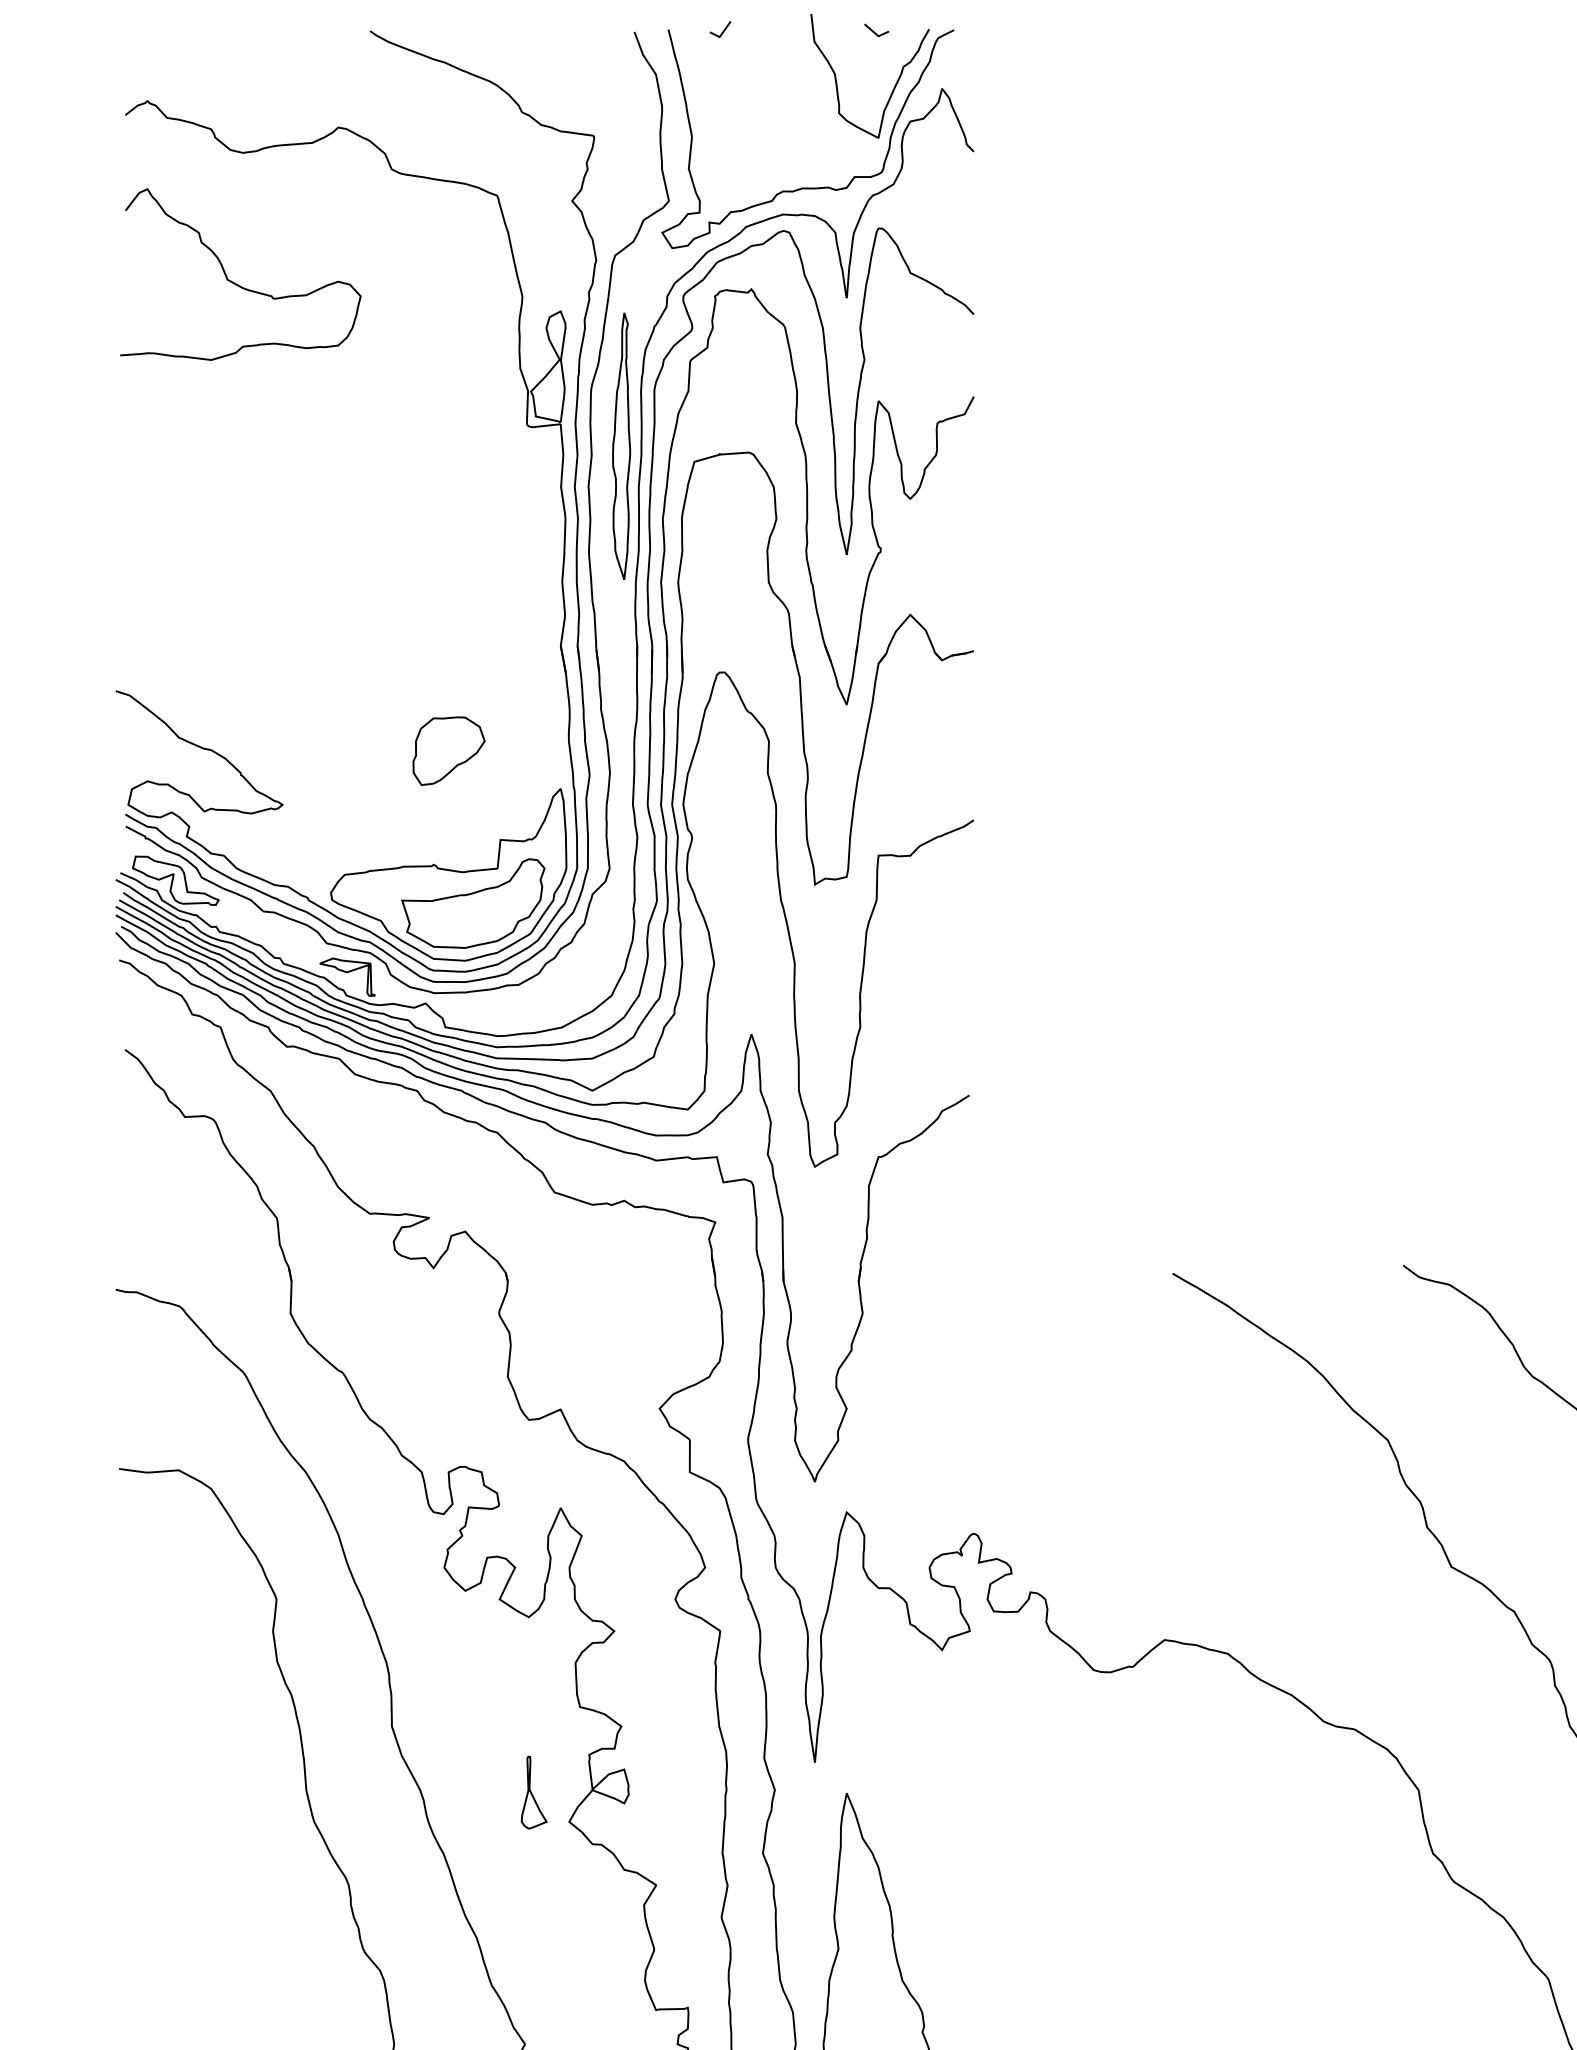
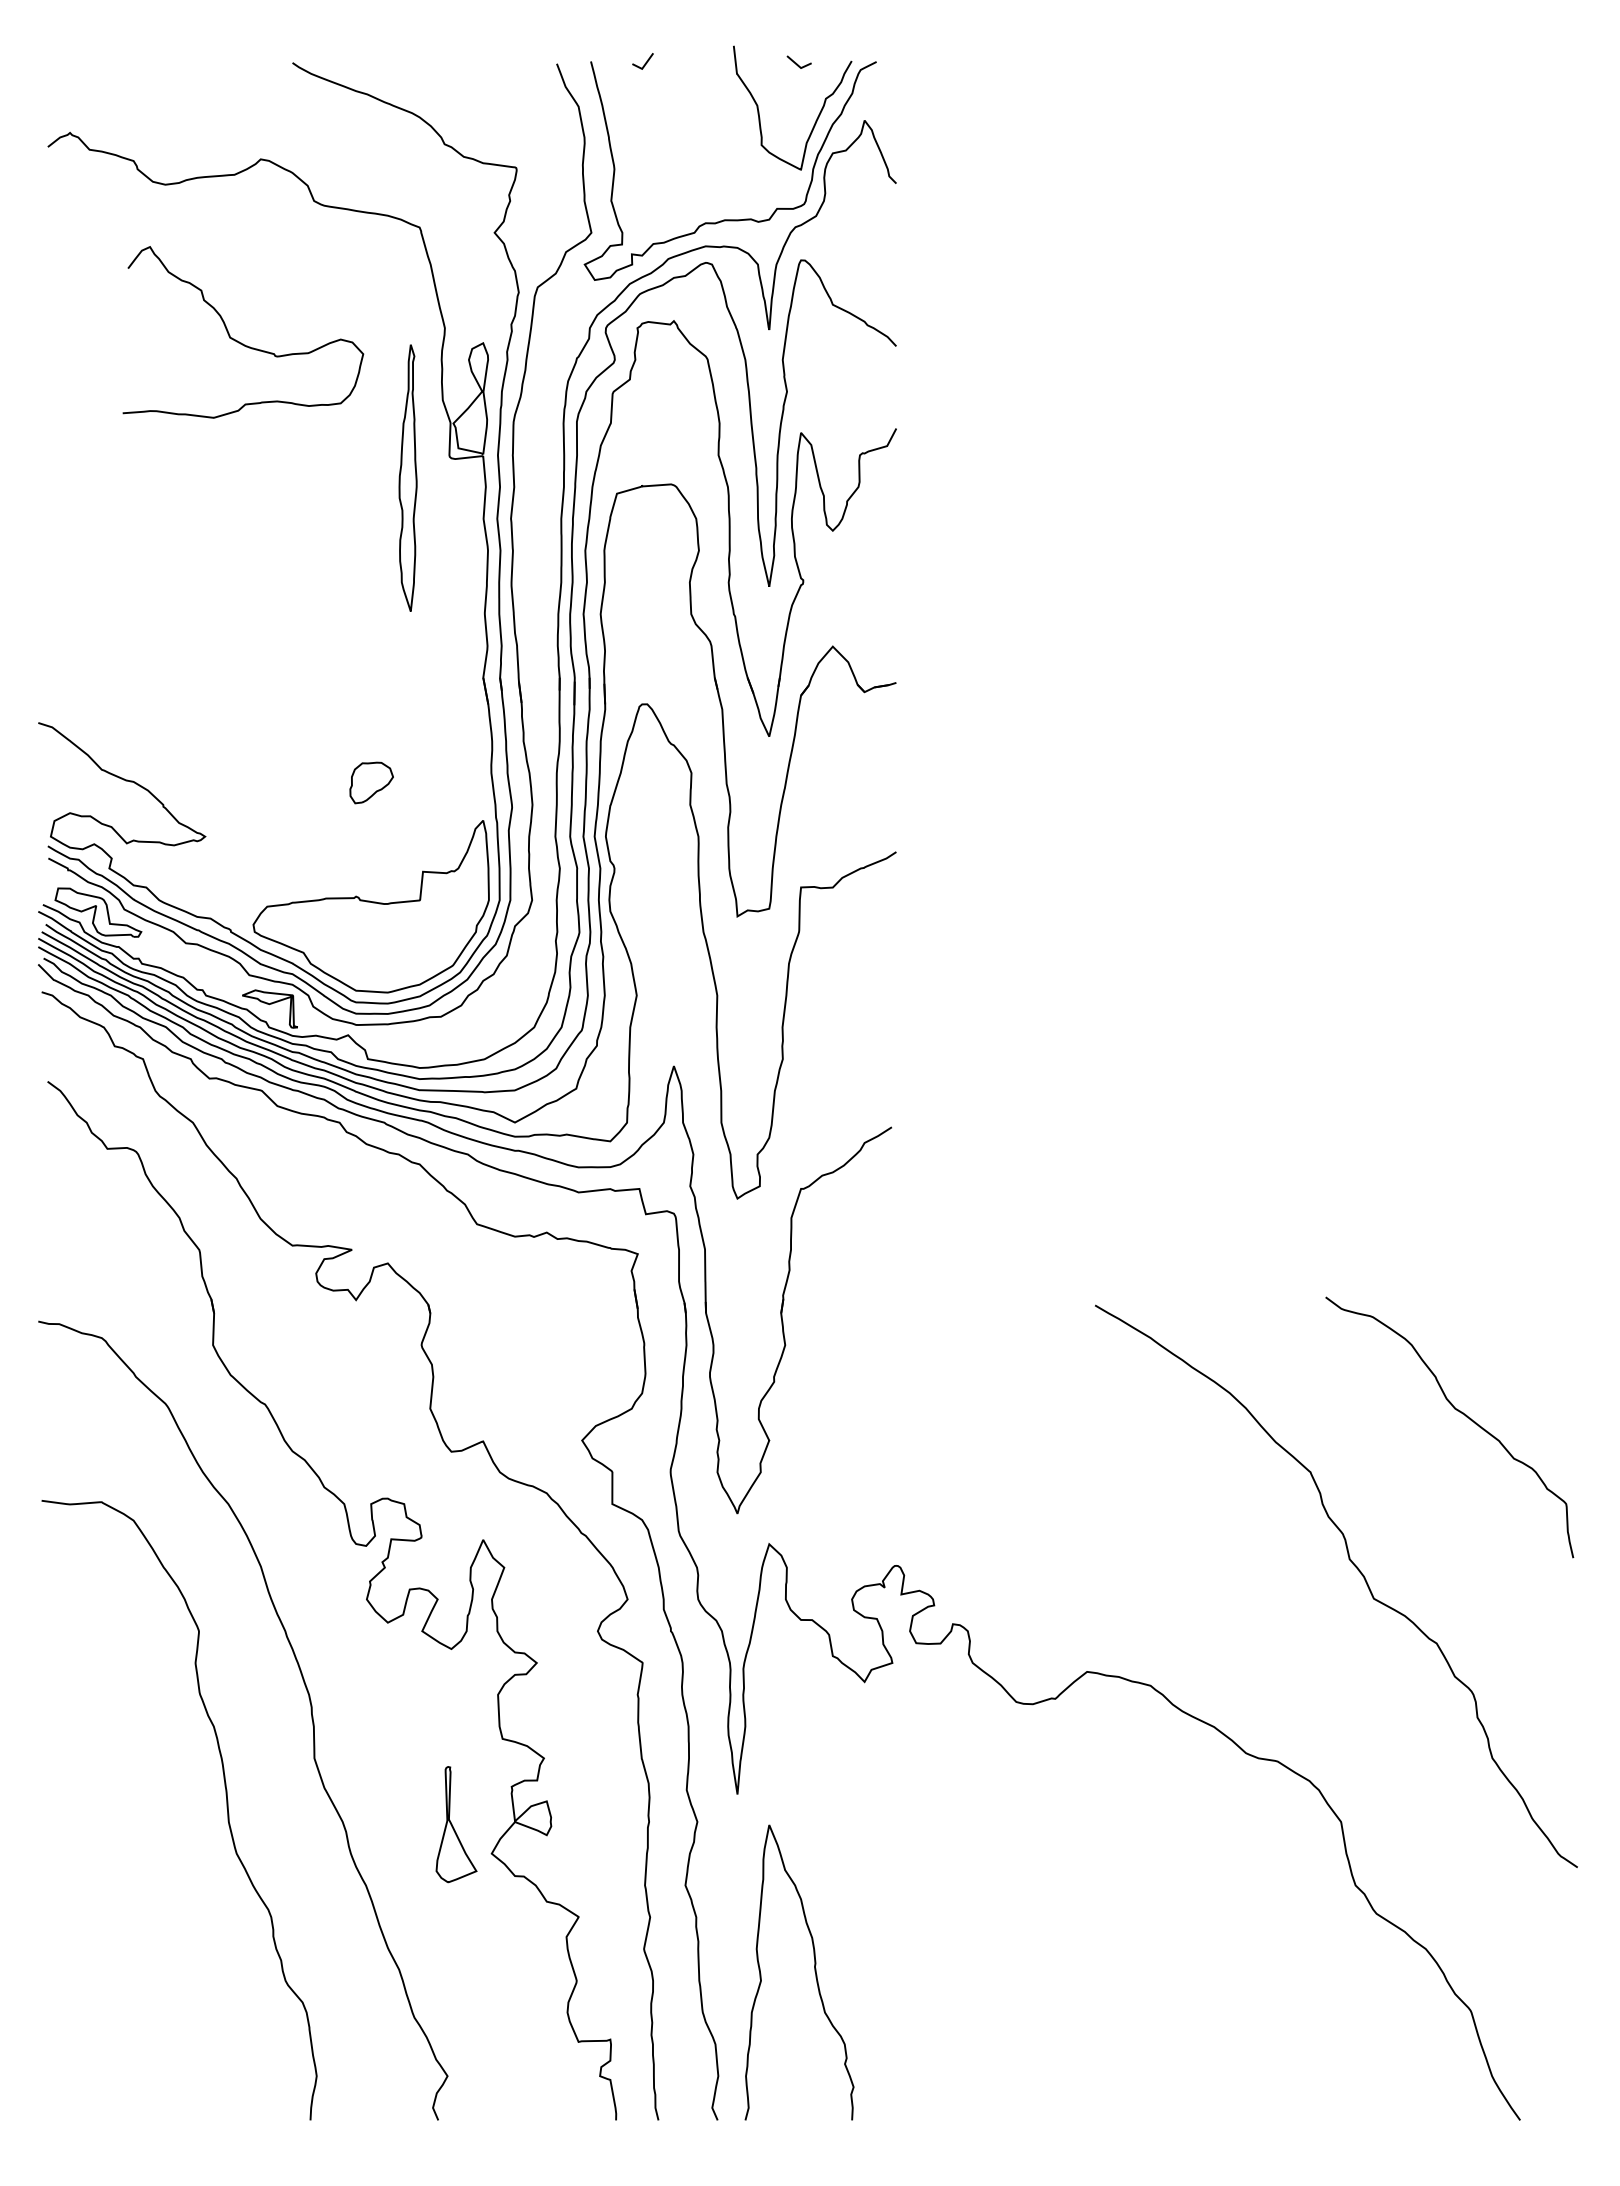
curve: (236, 283) -> (239, 341), moved
part: (620, 445) -> (407, 477), moved
part: (448, 750) -> (371, 782), size x0.6
part: (472, 903) -> (395, 935), removed
part: (533, 1792) -> (456, 1824), size x1.6

